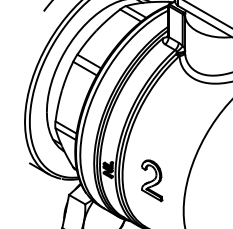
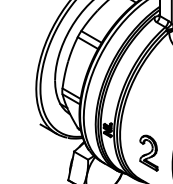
part: (152, 180) -> (149, 152), moved

